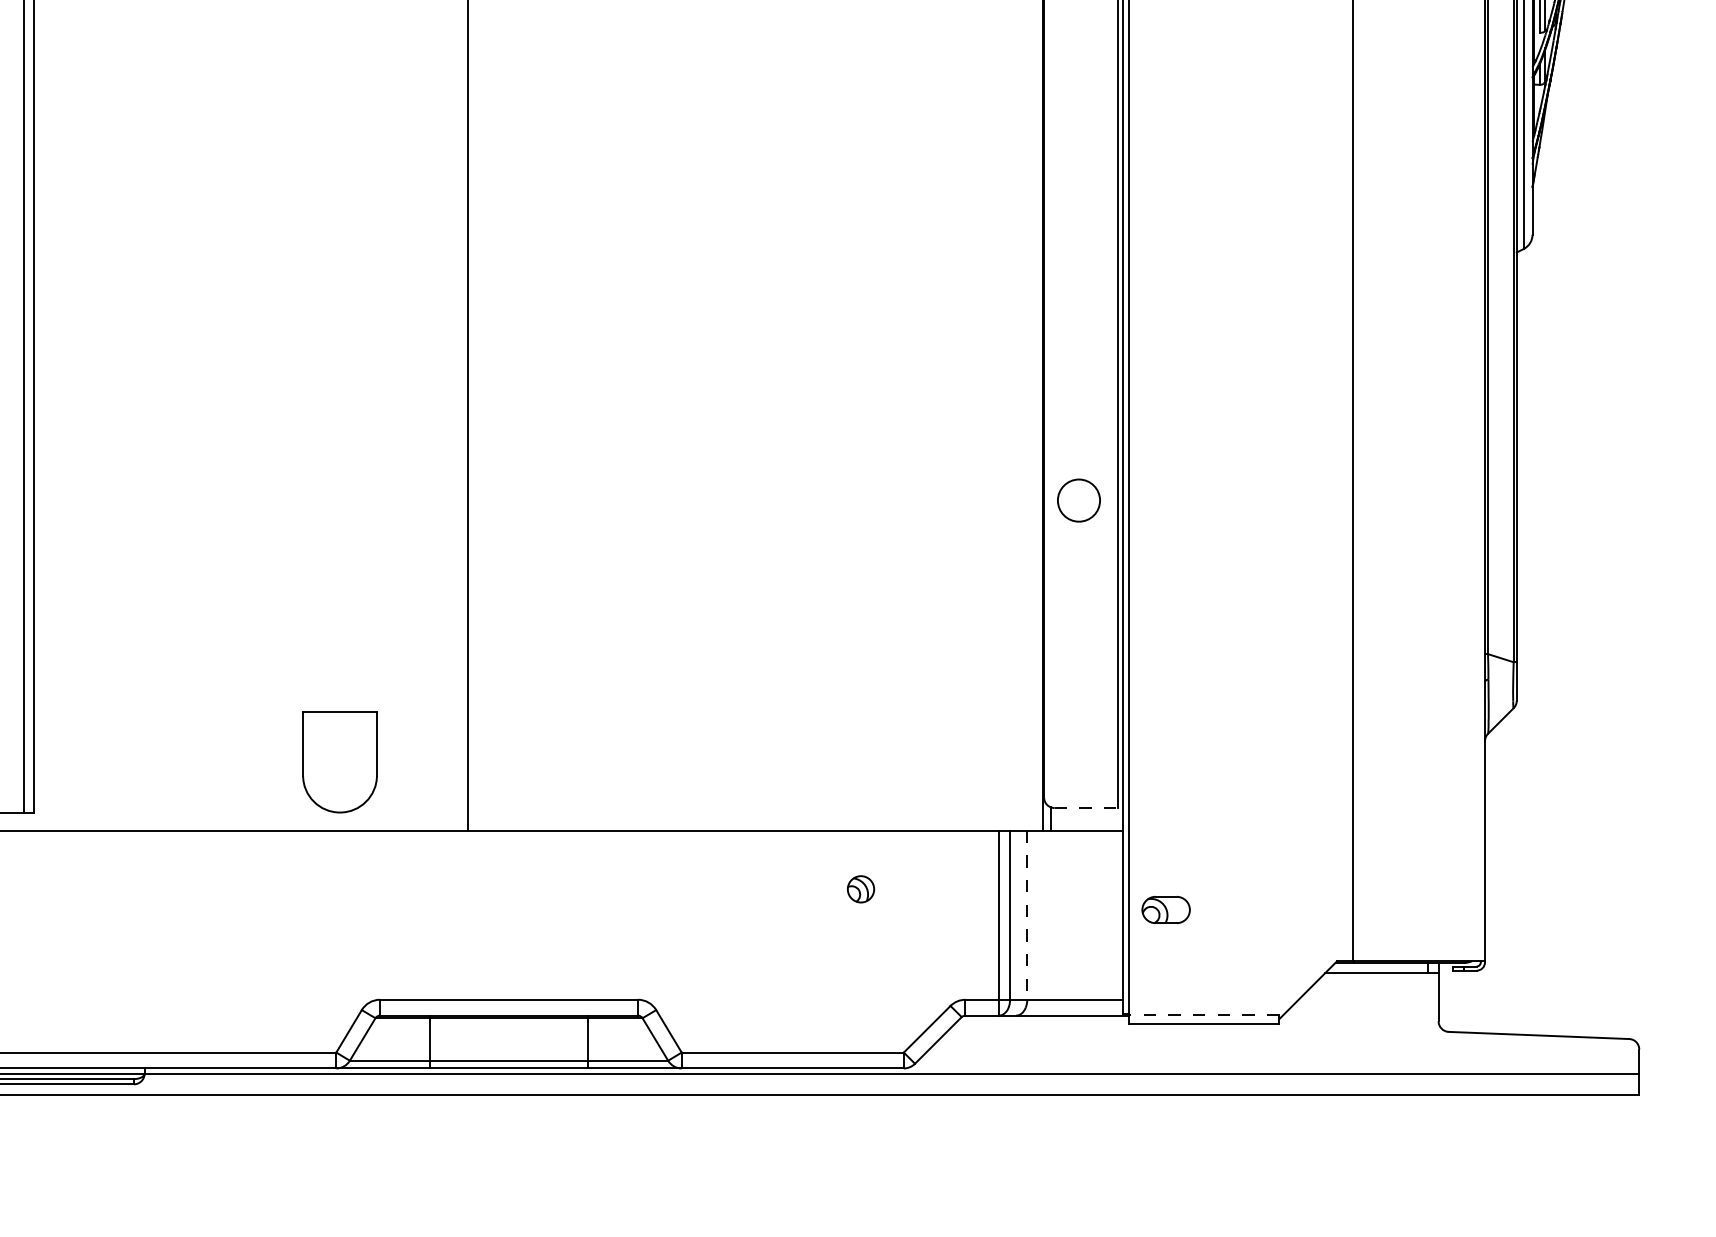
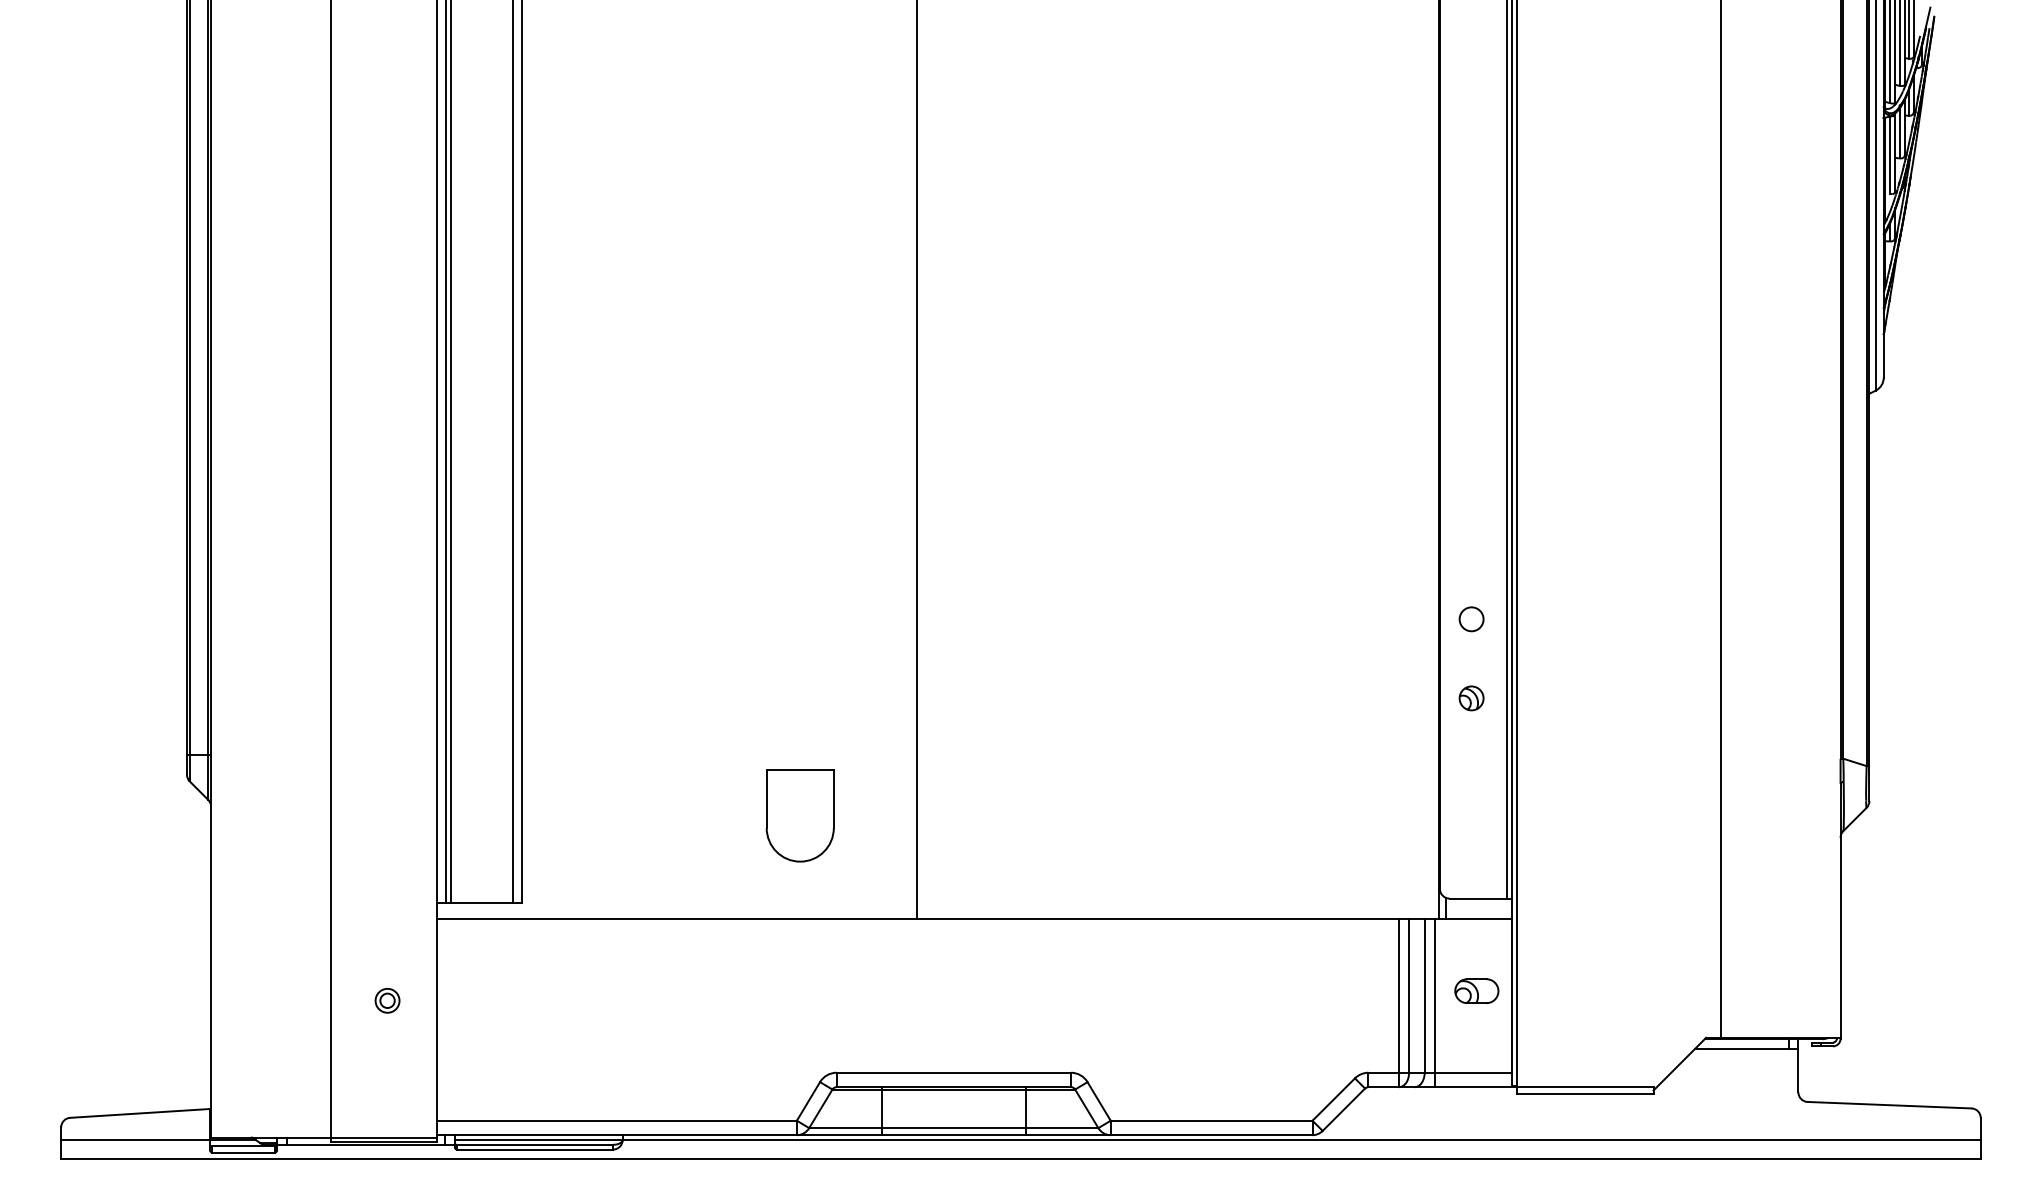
circle: (1078, 500) -> (1471, 619), size x0.62
part: (339, 761) -> (799, 815), moved
line: (1089, 807) -> (1481, 898), dashed -> solid
part: (860, 889) -> (1471, 698), moved
part: (1165, 909) -> (1476, 990), moved
line: (1027, 915) -> (1424, 996), dashed -> solid
line: (1038, 923) -> (1434, 1003), added
line: (1203, 1014) -> (1584, 1086), dashed -> solid

